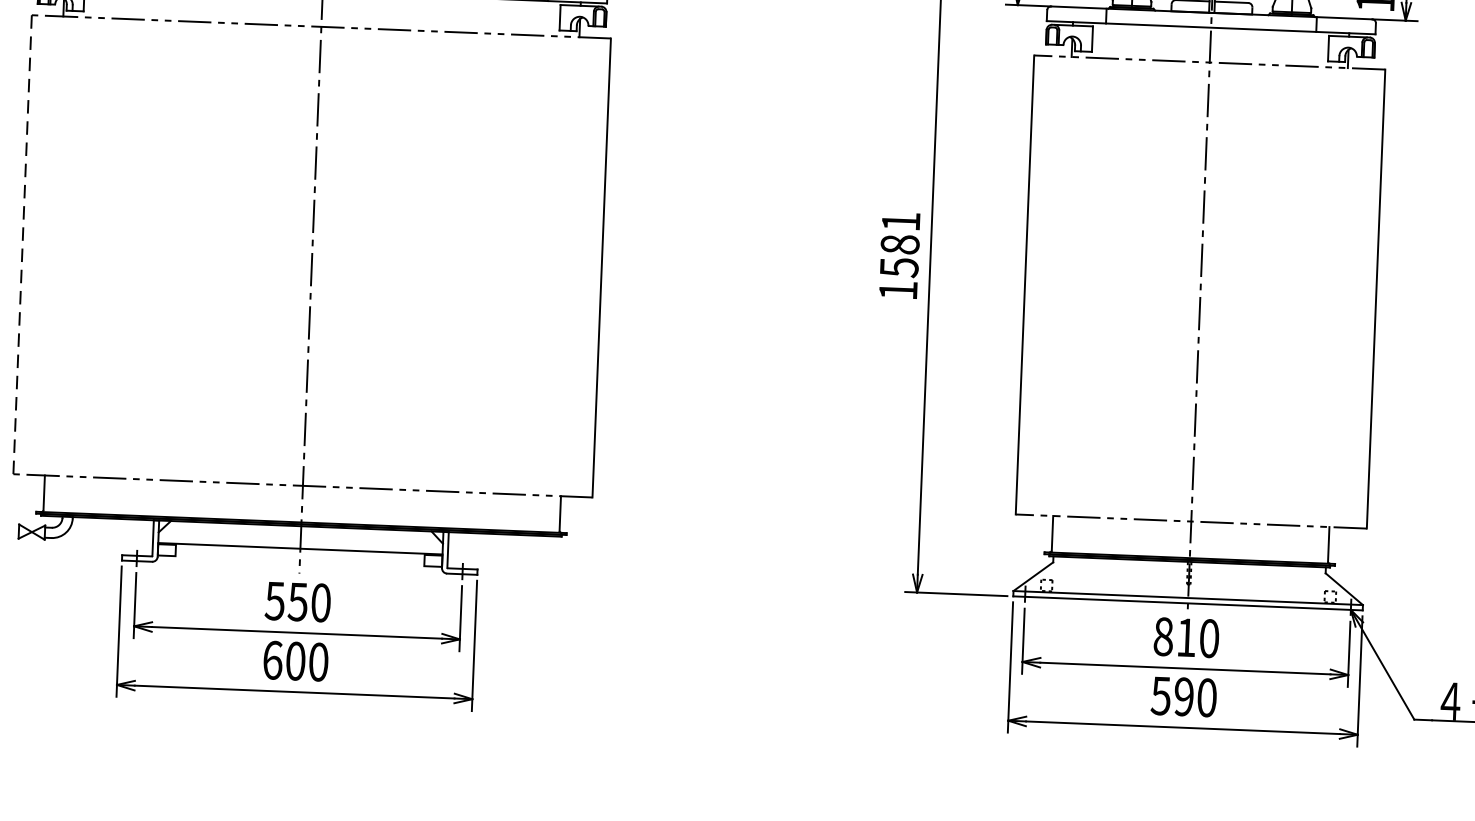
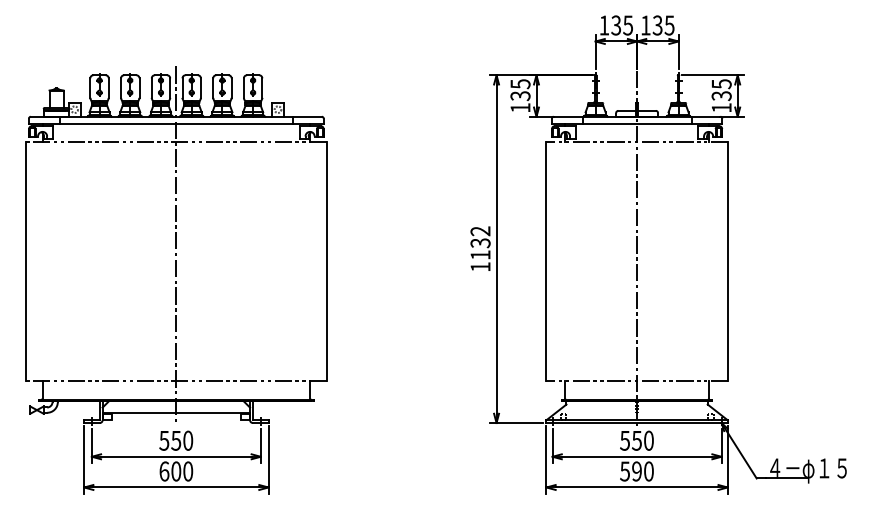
text: (899, 245) -> (480, 243), 1581 -> 1132
line: (23, 246) -> (26, 262), dashed -> solid
text: (1173, 636) -> (630, 440), 810 -> 550

